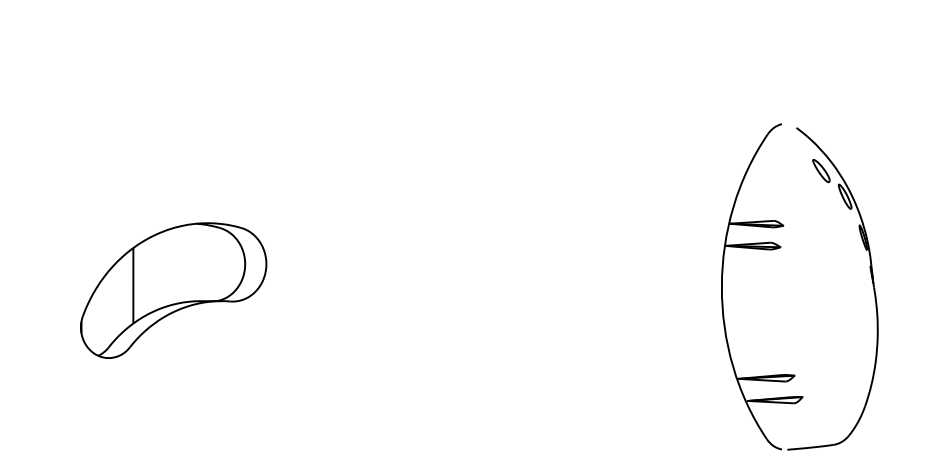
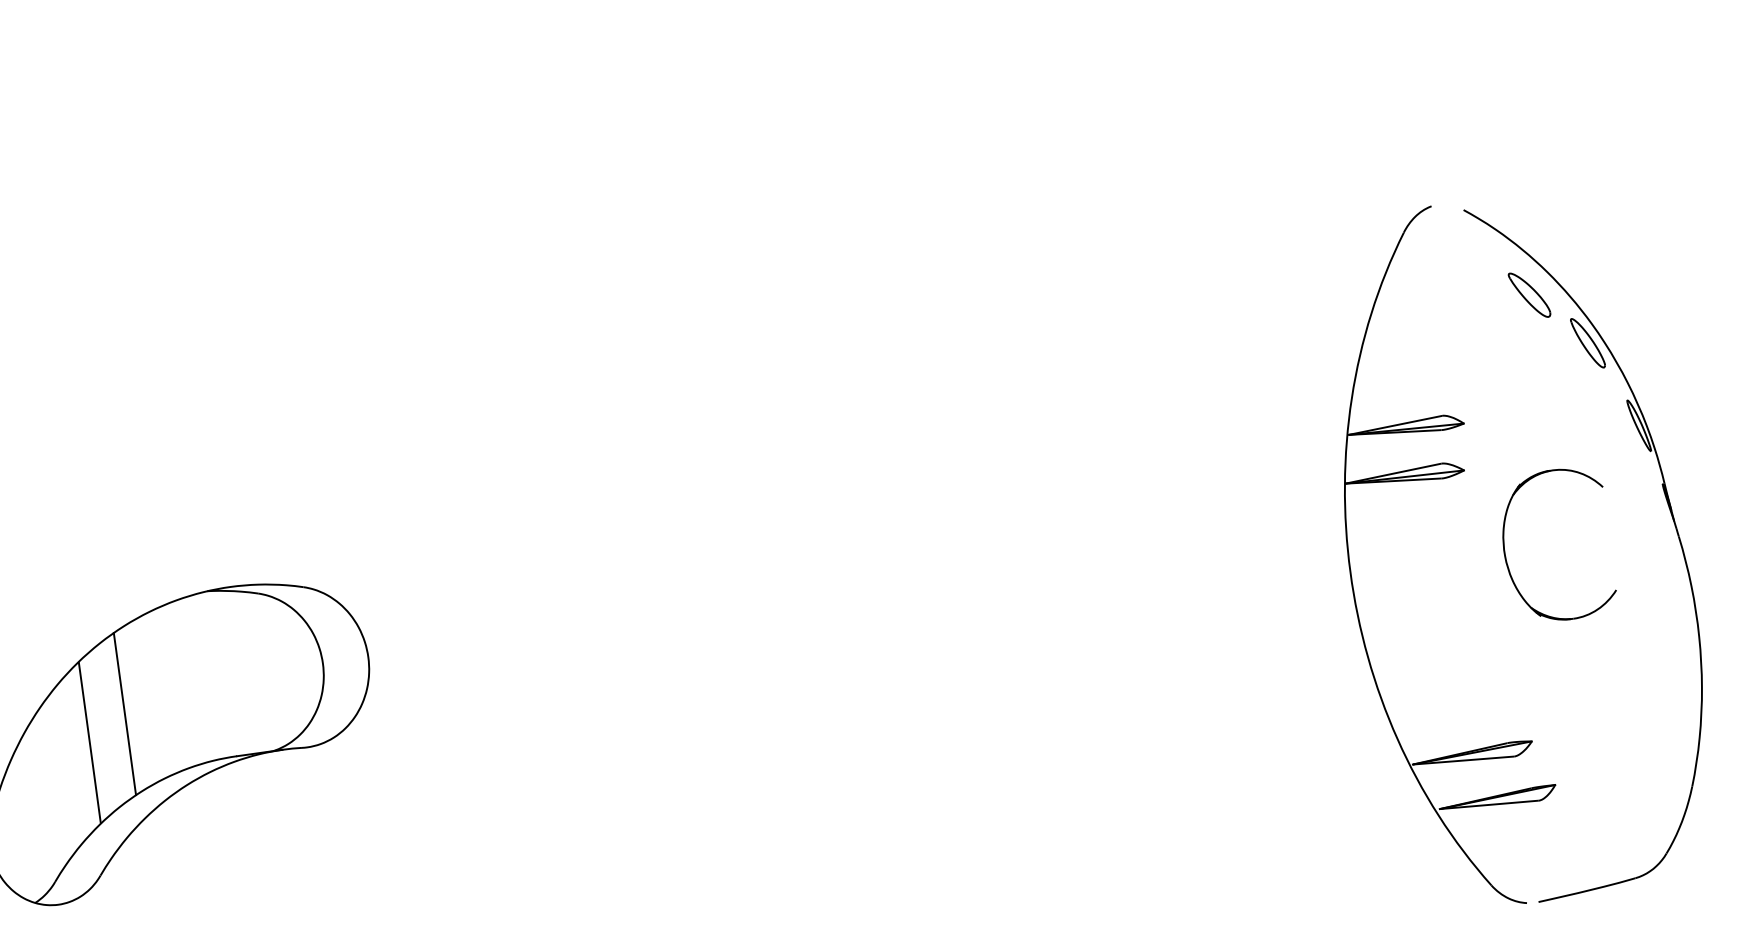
line: (151, 274) -> (125, 713), added
part: (794, 286) -> (1505, 550), added

